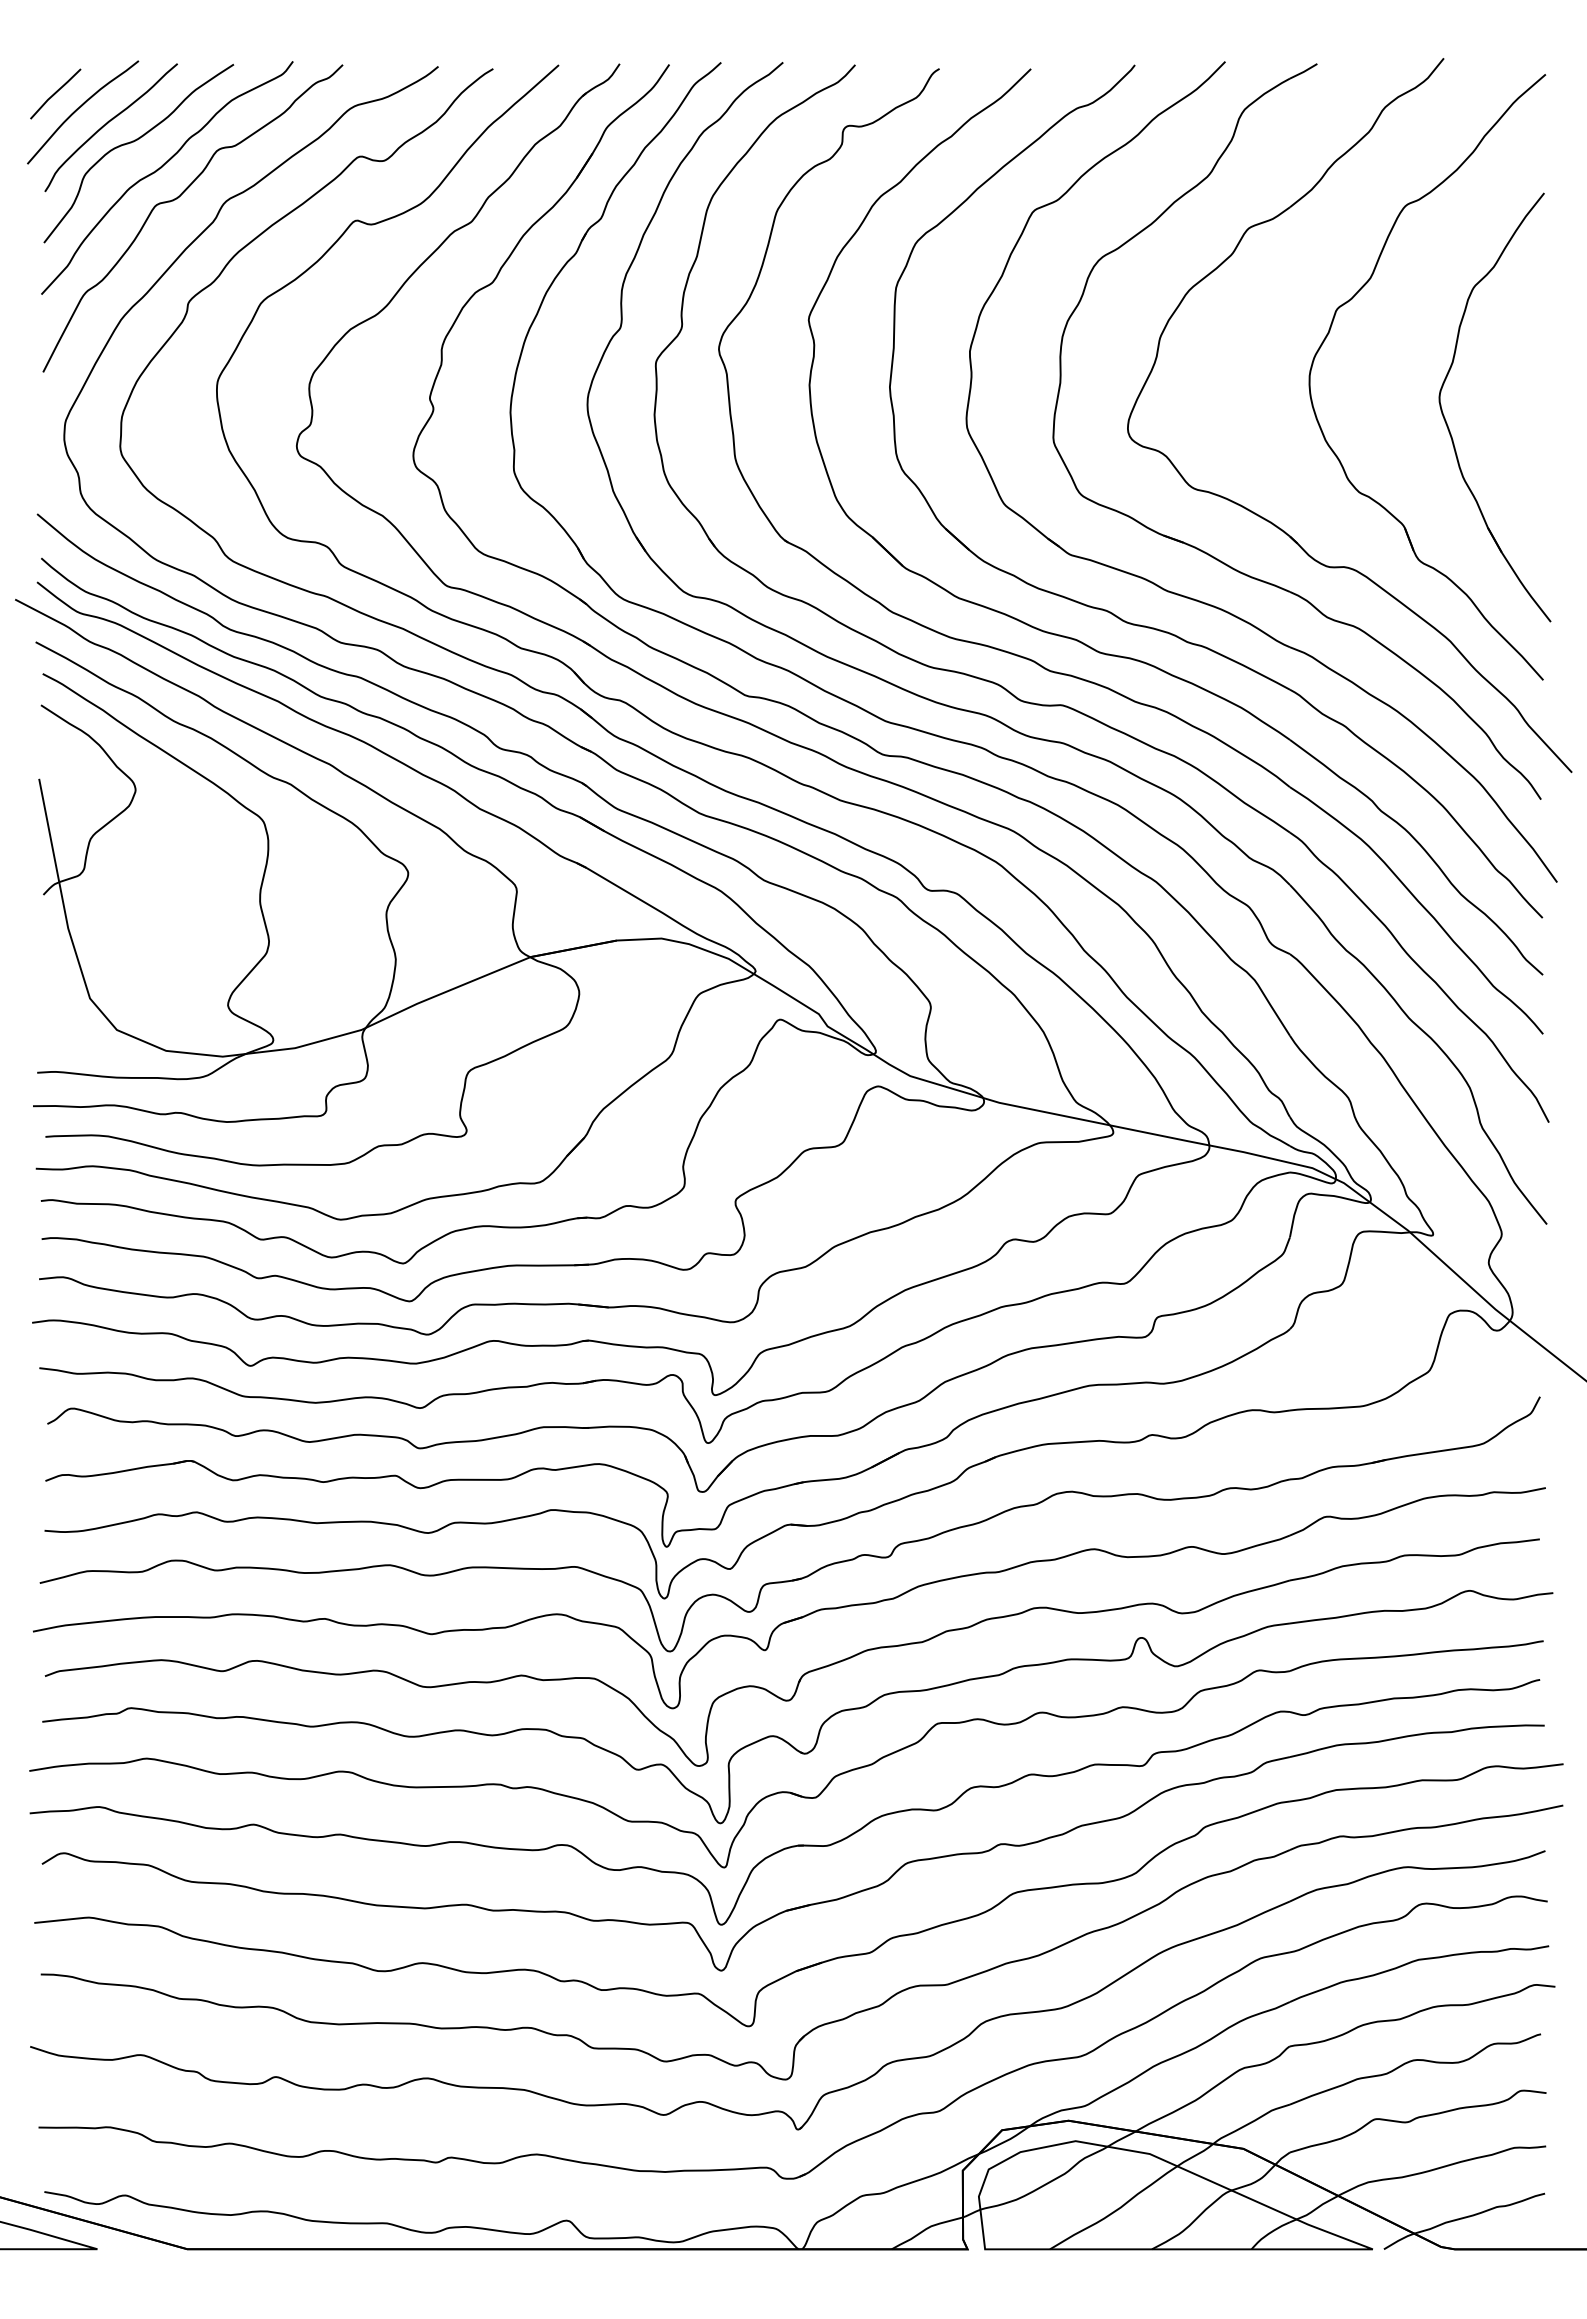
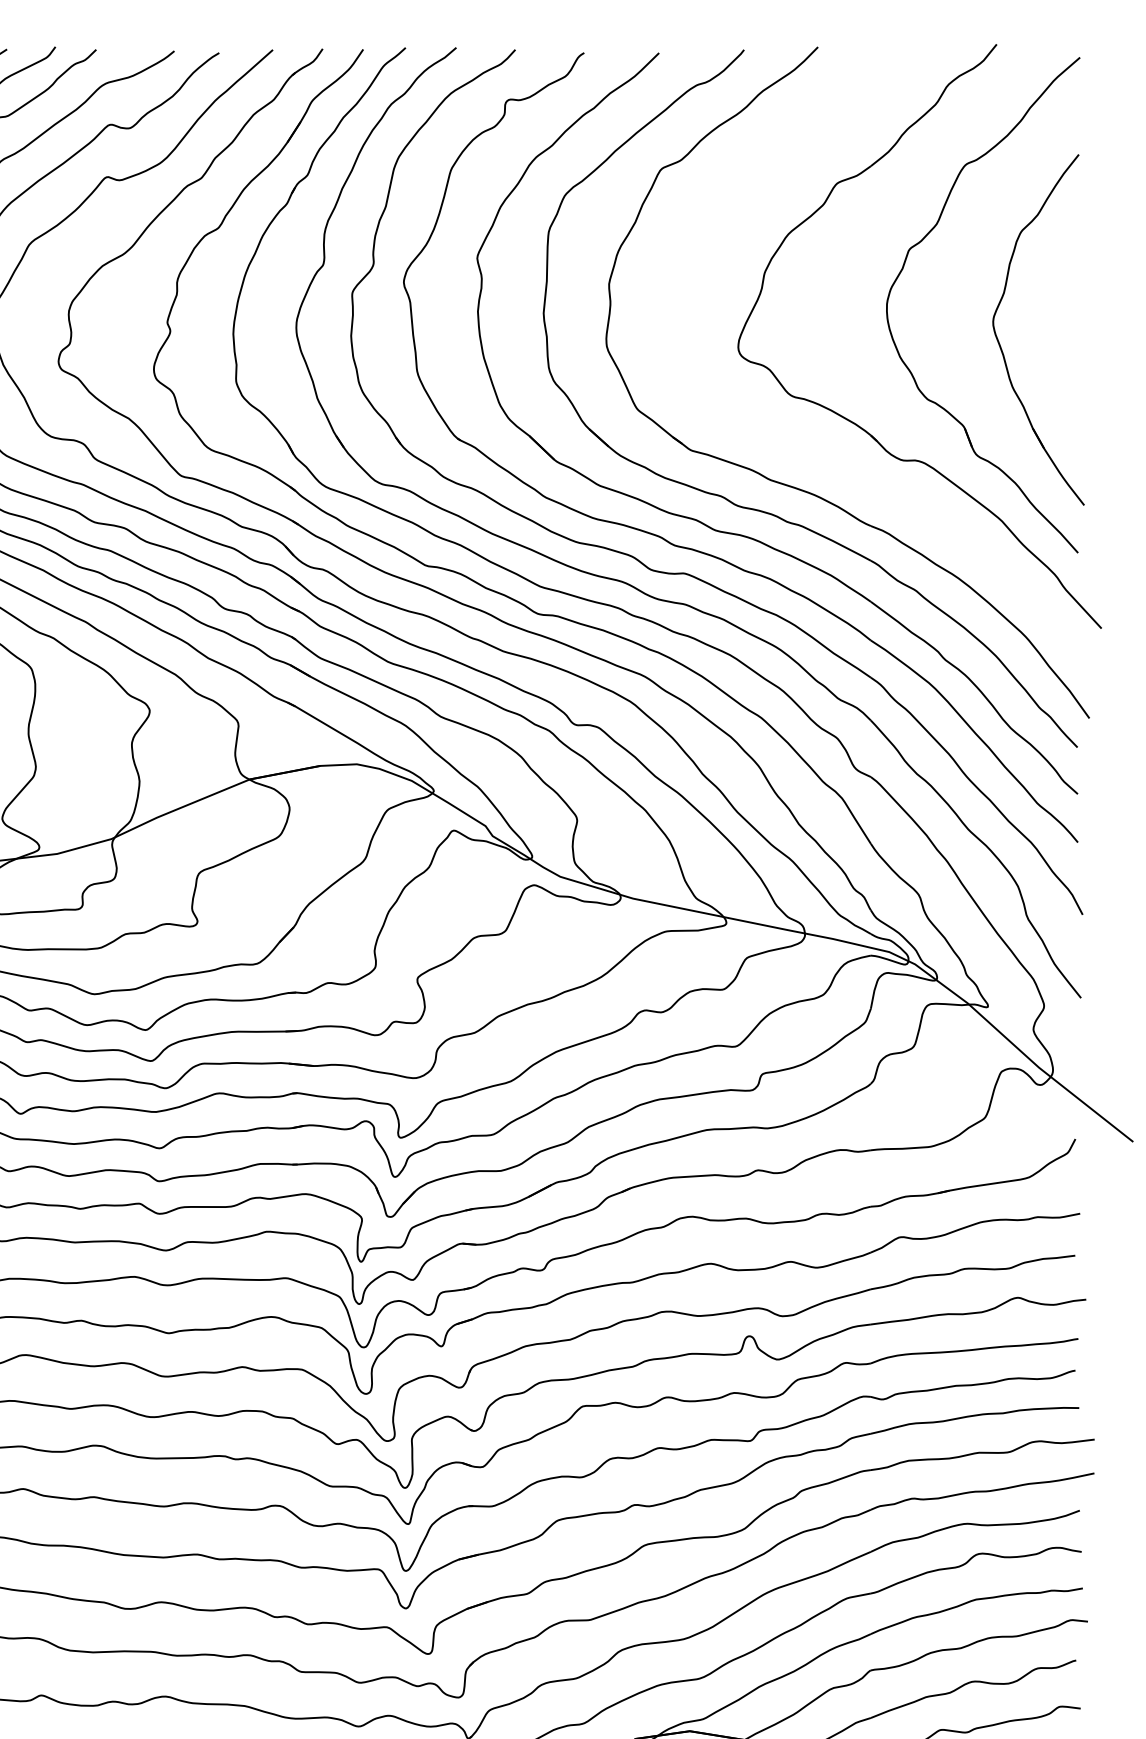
part: (1221, 560) -> (814, 455), removed

